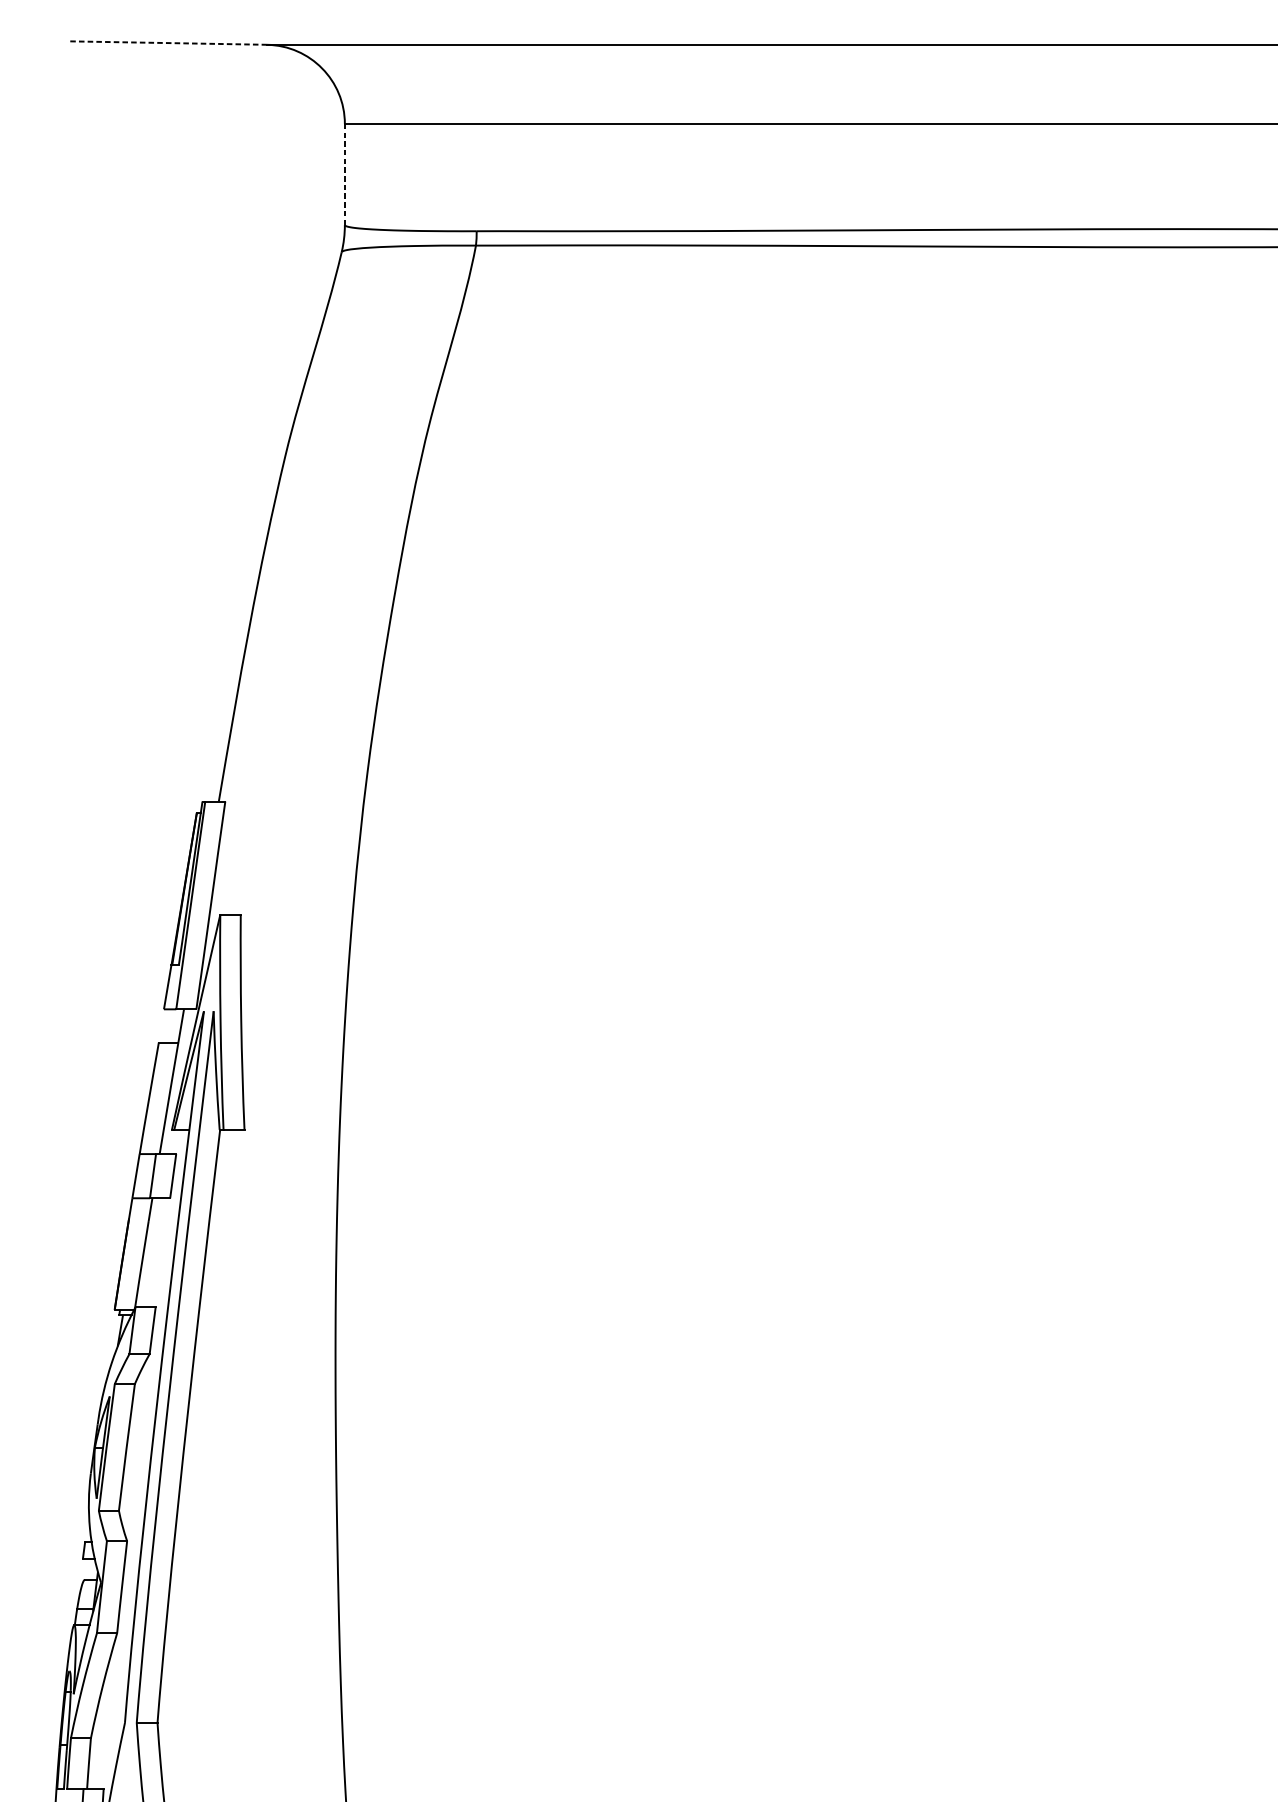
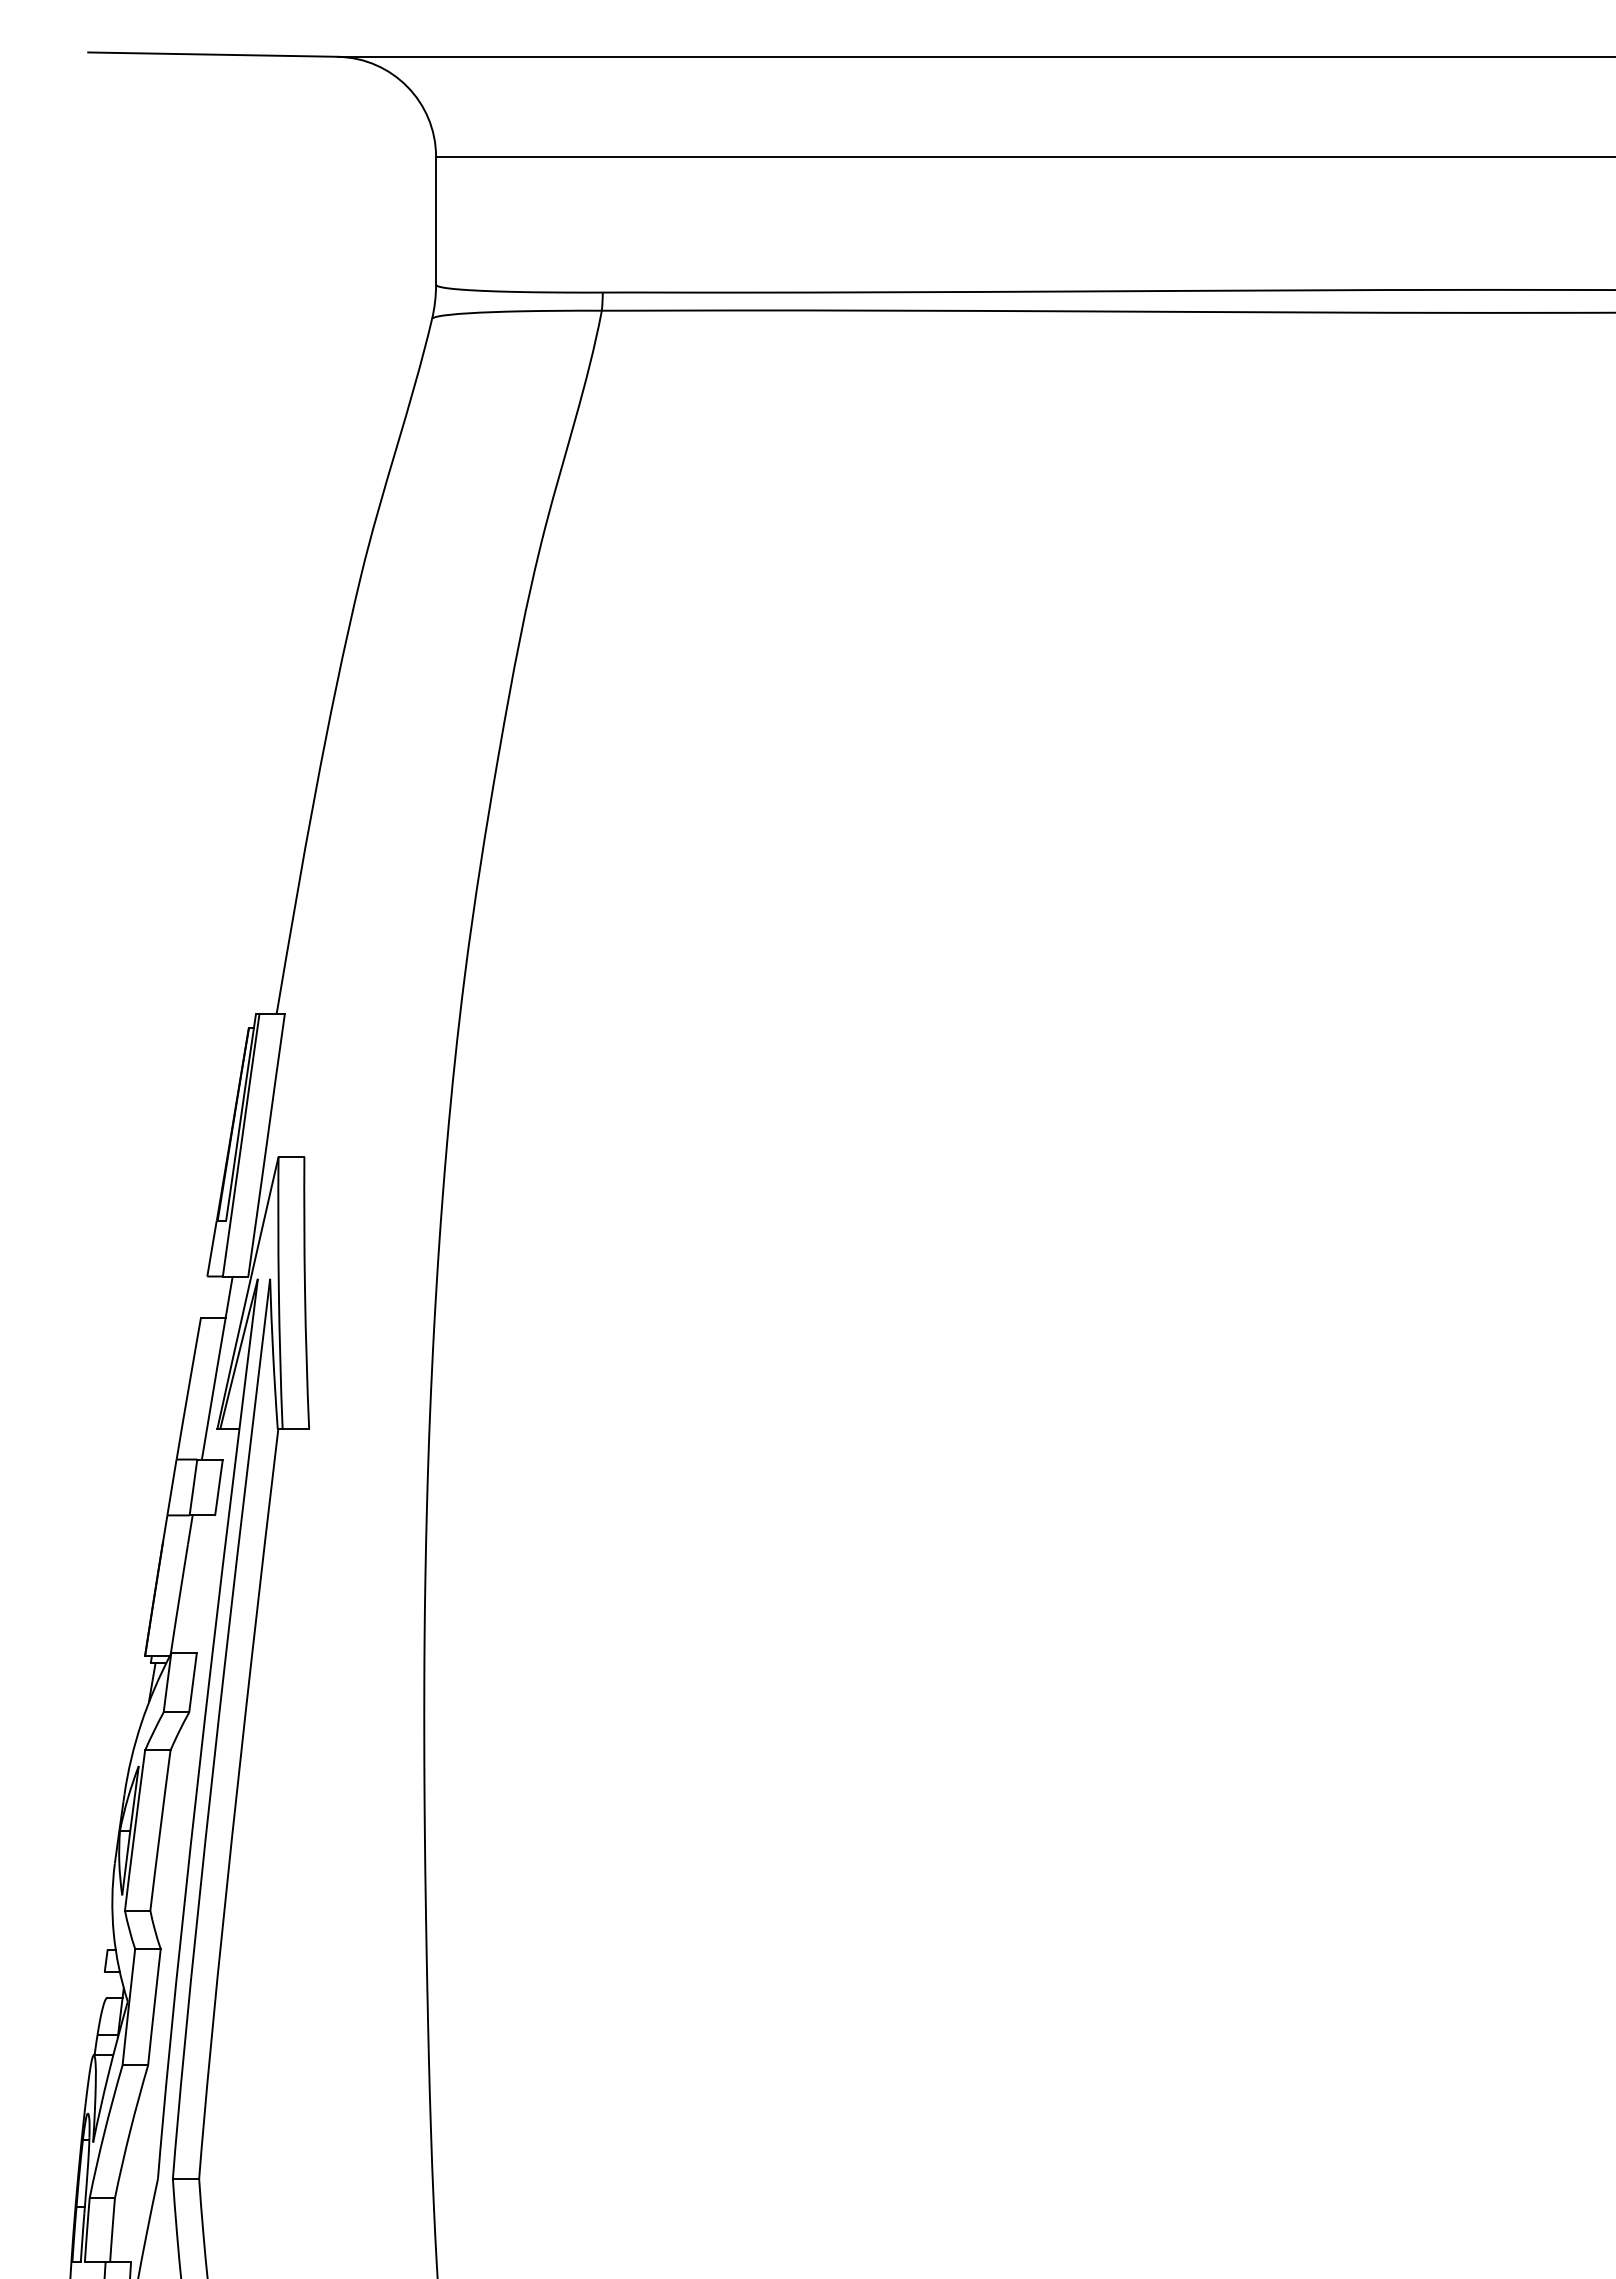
line: (168, 42) -> (212, 54), dashed -> solid
line: (345, 174) -> (436, 220), dashed -> solid

